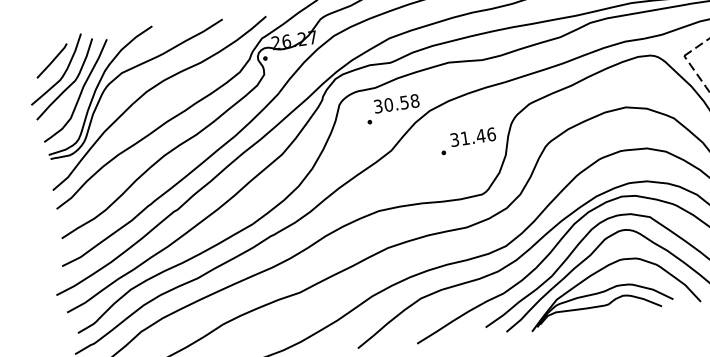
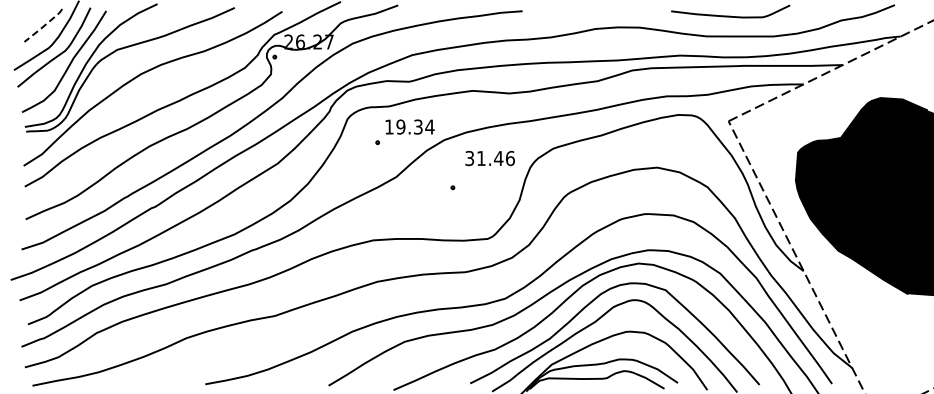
line: (52, 61) -> (43, 26), solid -> dashed
text: (396, 103) -> (409, 126), 30.58 -> 19.34
text: (472, 137) -> (489, 158), moved

